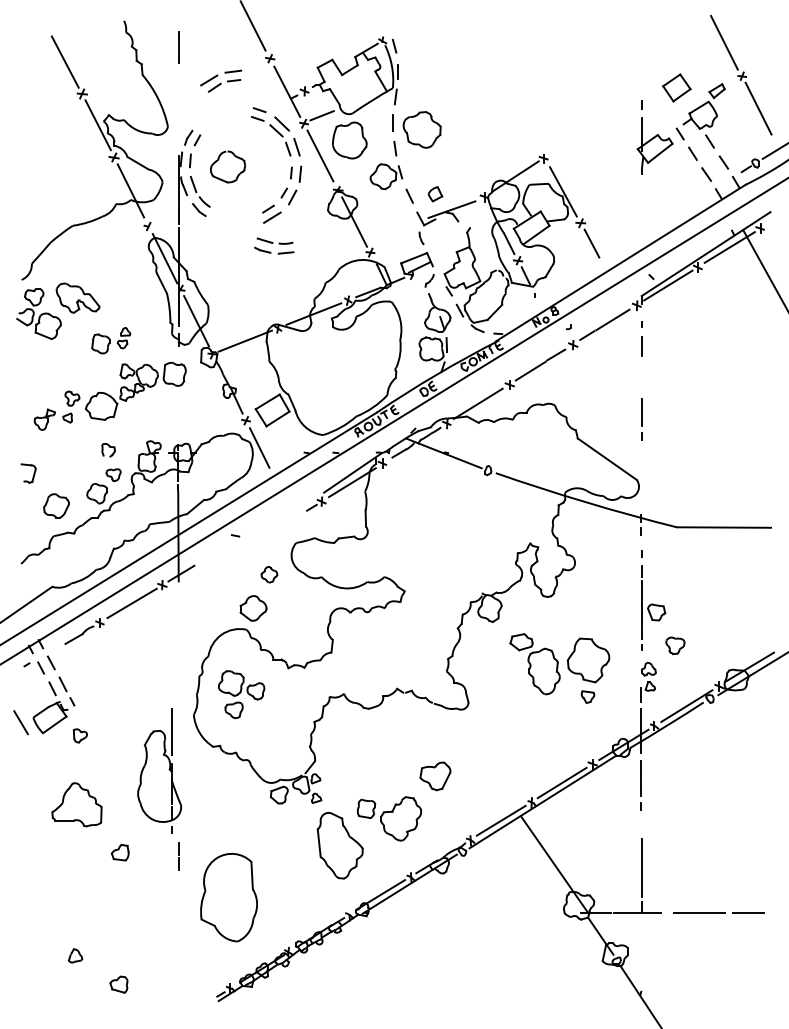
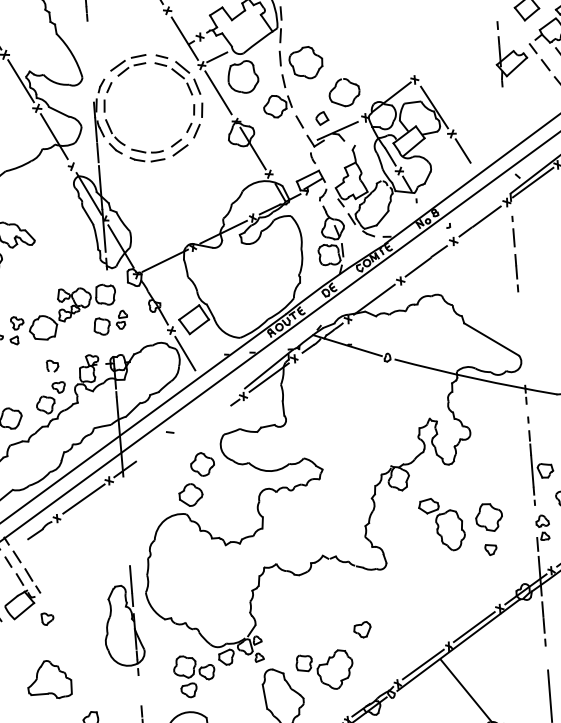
part: (221, 80) -> (128, 64), moved
part: (227, 166) -> (344, 92), moved
part: (274, 245) -> (147, 154), moved
part: (111, 340) -> (111, 322), moved
line: (641, 419) -> (516, 273), moved
part: (269, 574) -> (202, 464), size x1.67
part: (588, 660) -> (488, 517), size x0.71
part: (241, 694) -> (194, 676), moved
part: (159, 770) -> (123, 620), moved
part: (435, 775) -> (362, 629), size x0.62

